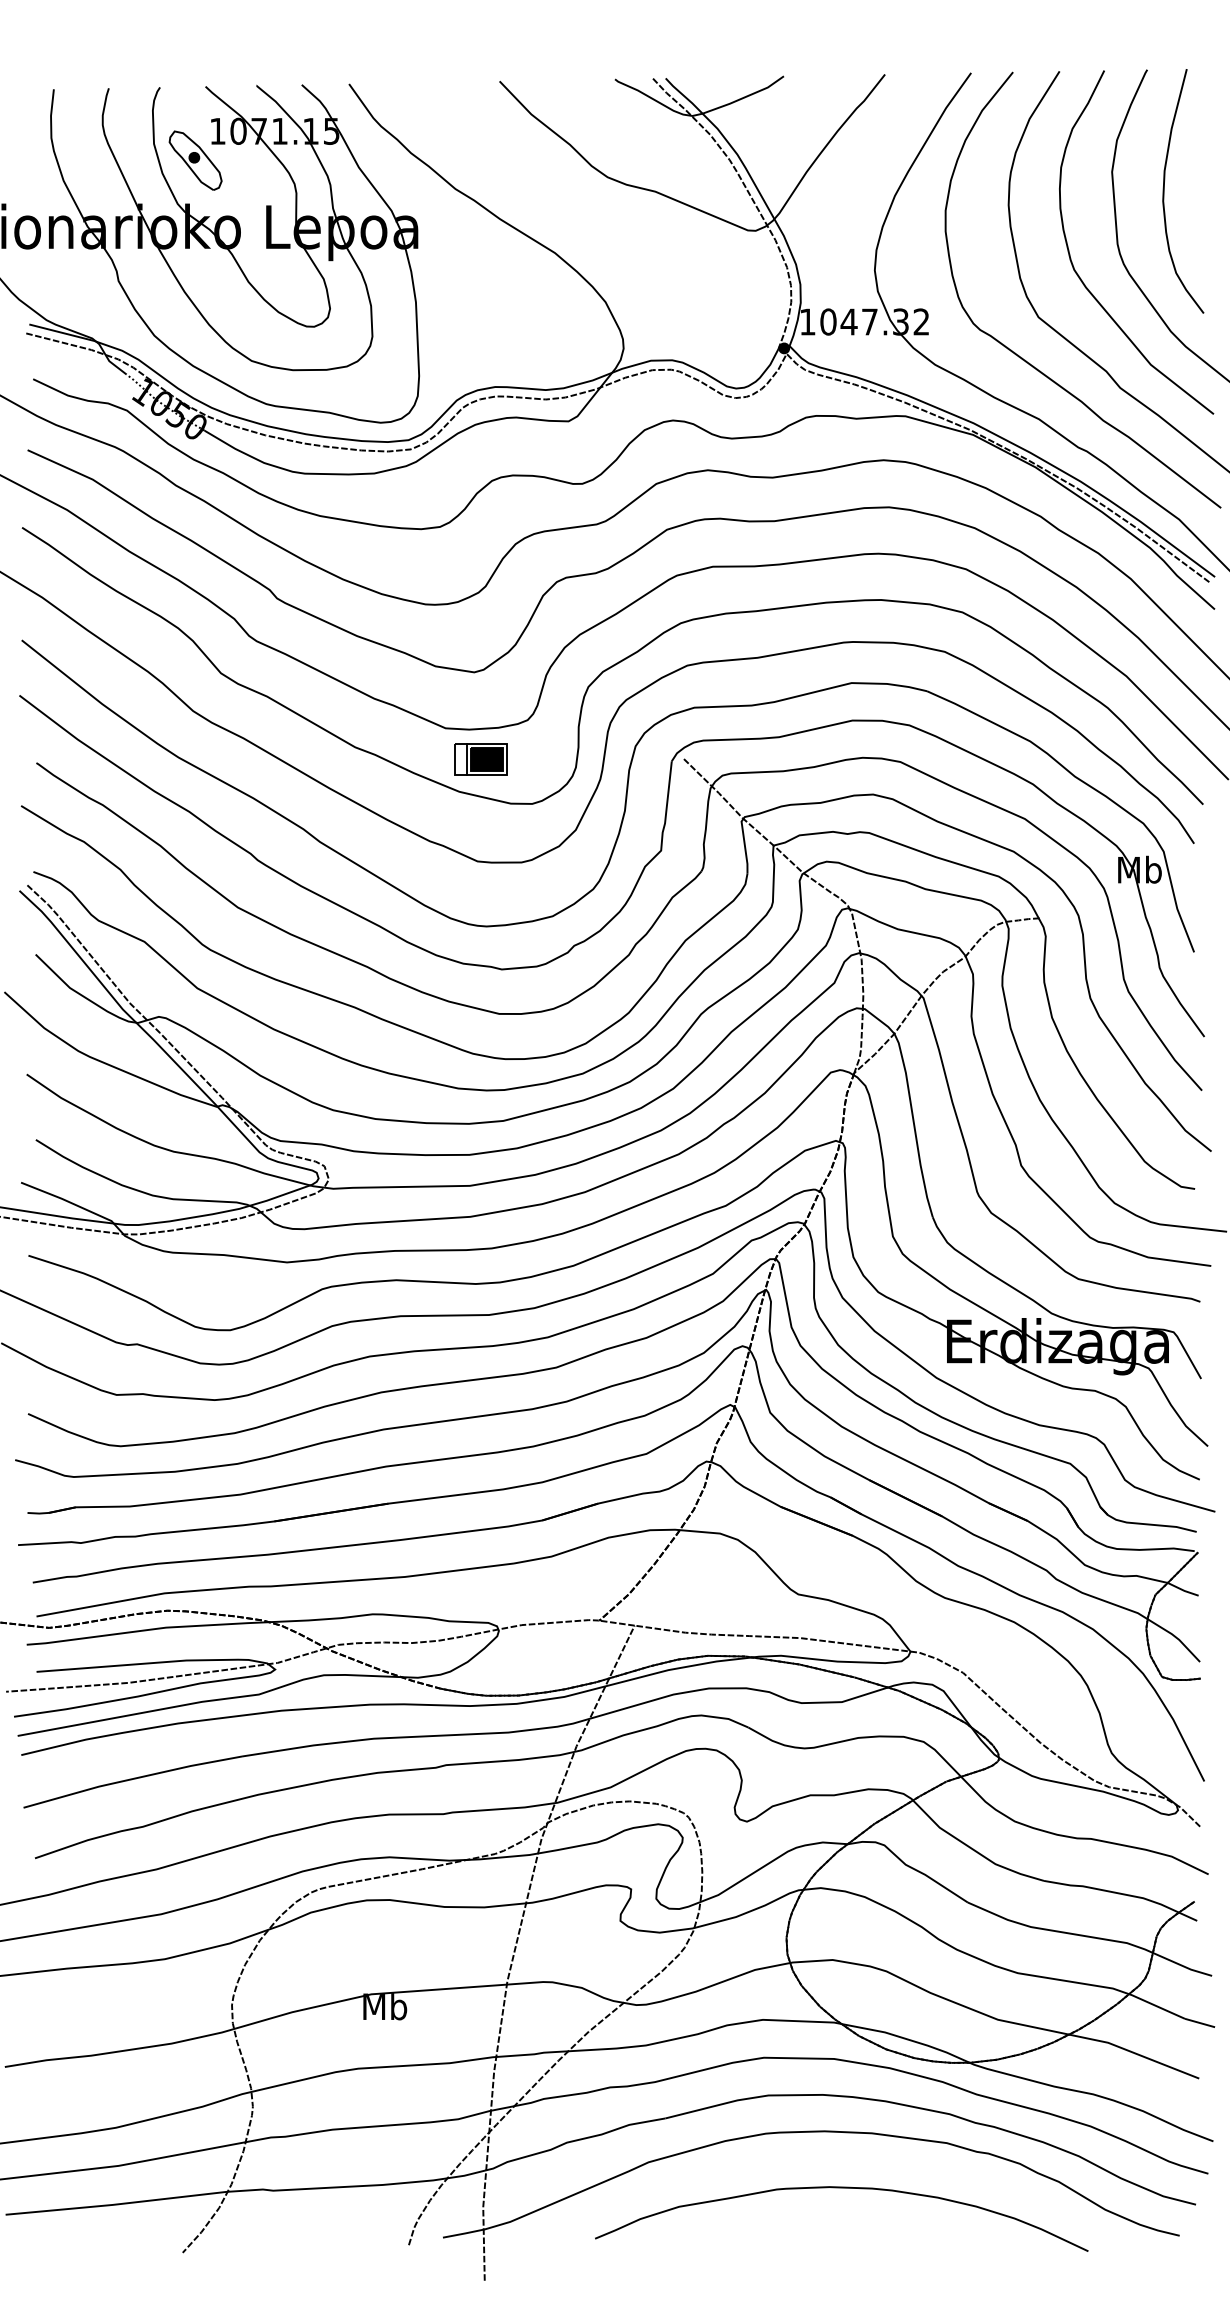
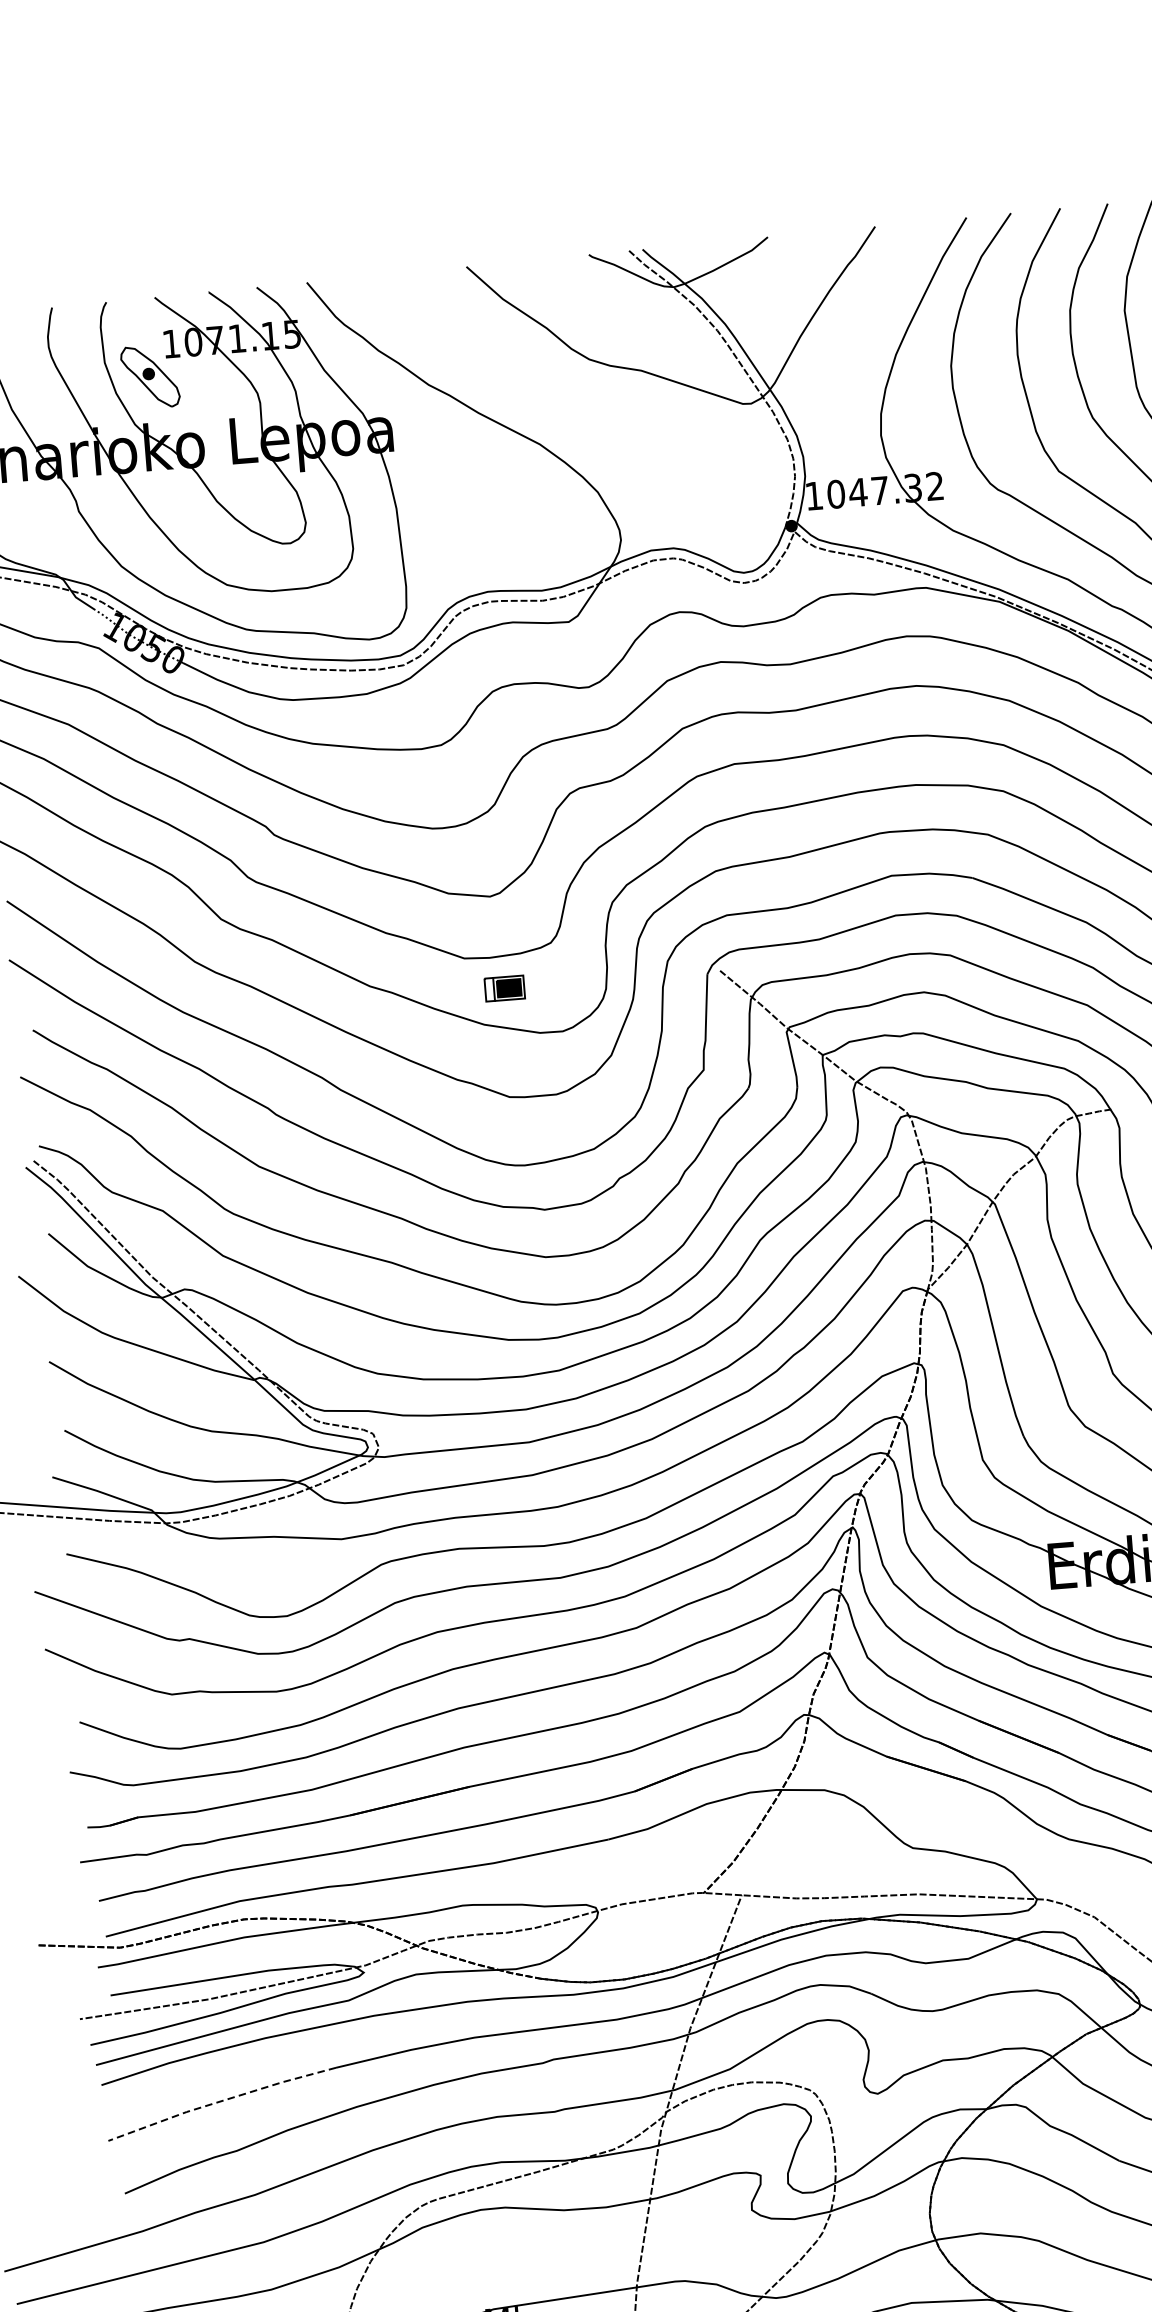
part: (480, 759) -> (504, 988), size x0.7
line: (131, 1779) -> (220, 2101), solid -> dashed

